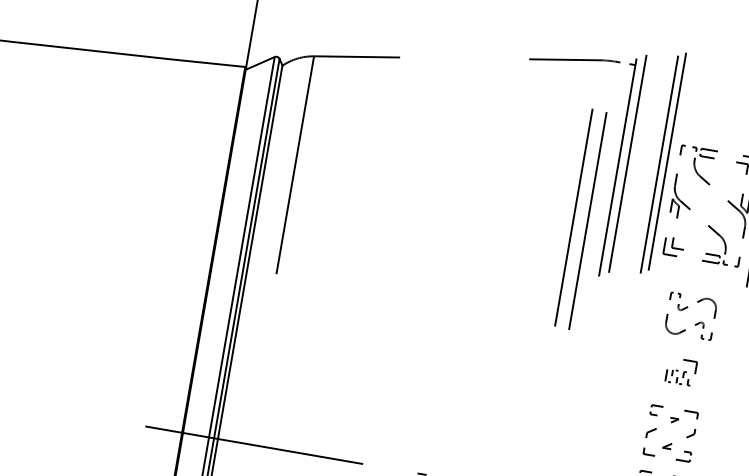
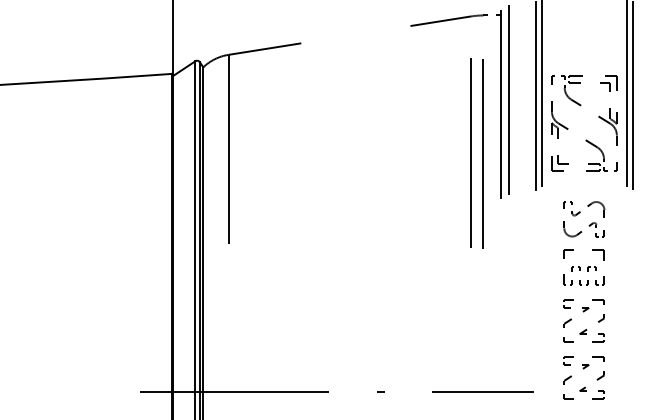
part: (680, 371) -> (583, 267), size x1.67

